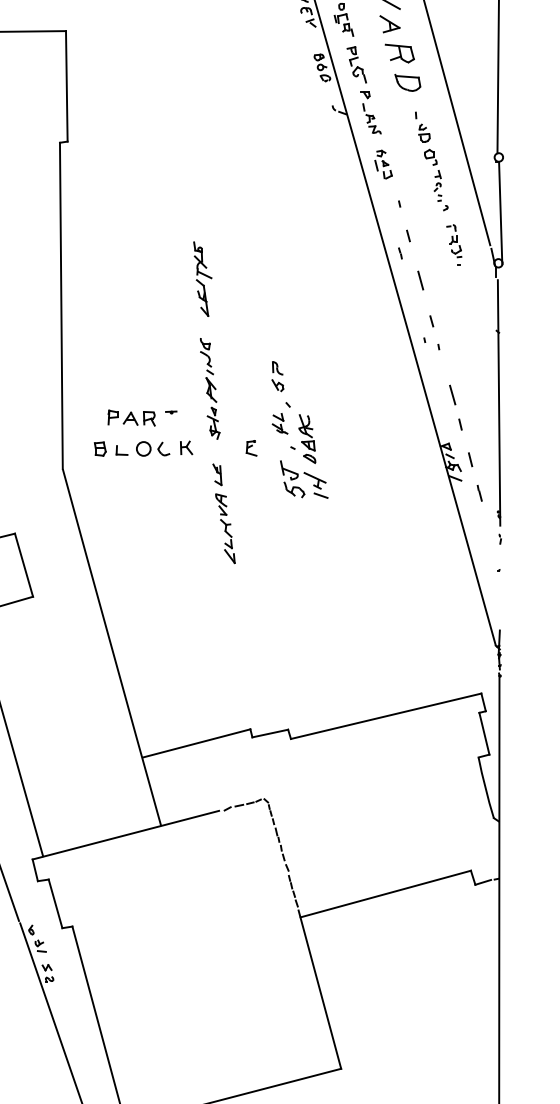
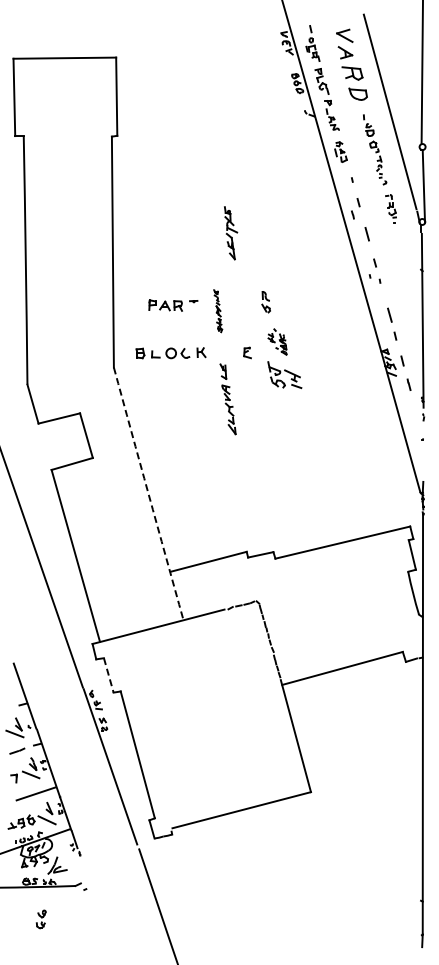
part: (203, 279) -> (231, 233), moved
part: (209, 388) -> (217, 310), size x0.6
part: (142, 418) -> (173, 305), moved
part: (293, 432) -> (277, 341), size x0.6
arc: (111, 648) -> (148, 494), solid -> dashed
line: (55, 904) -> (108, 675), solid -> dashed

